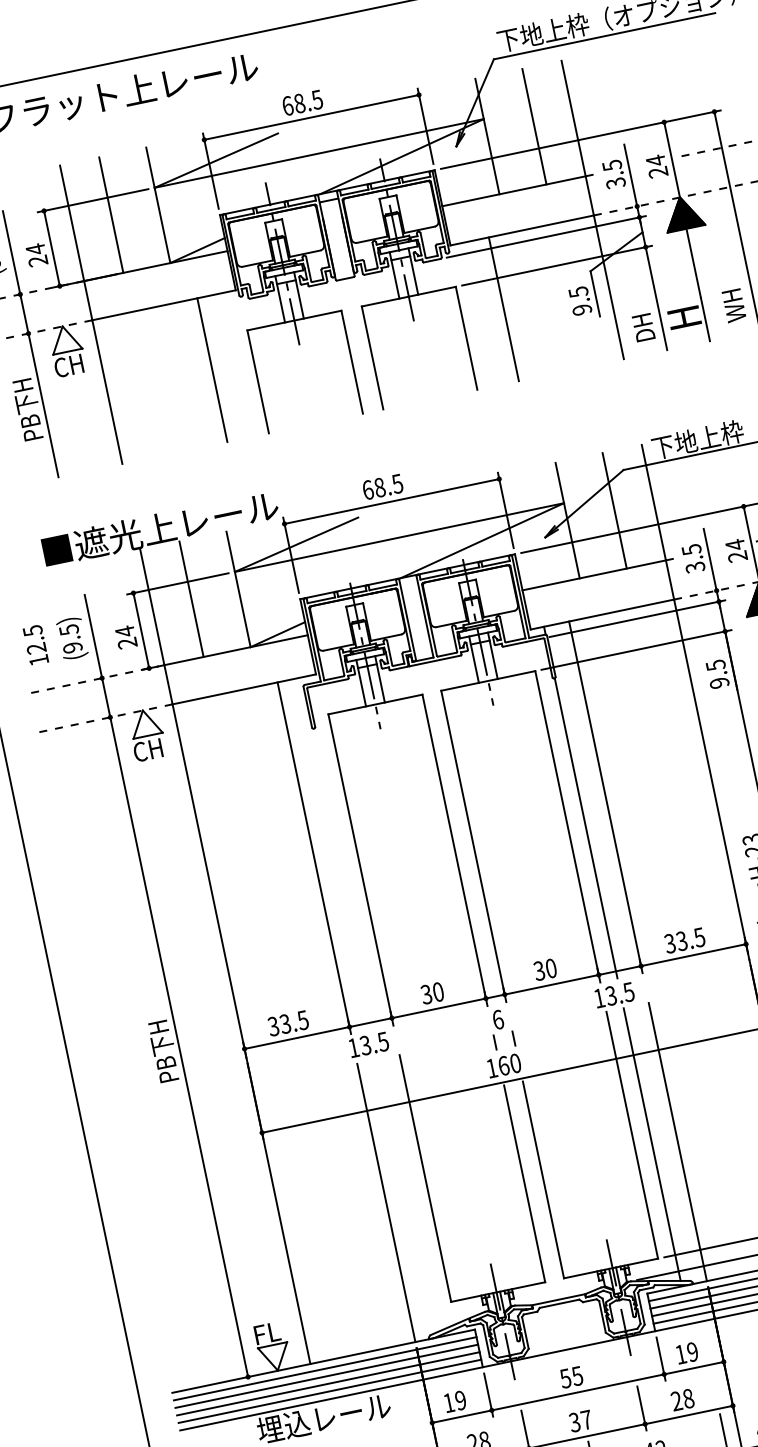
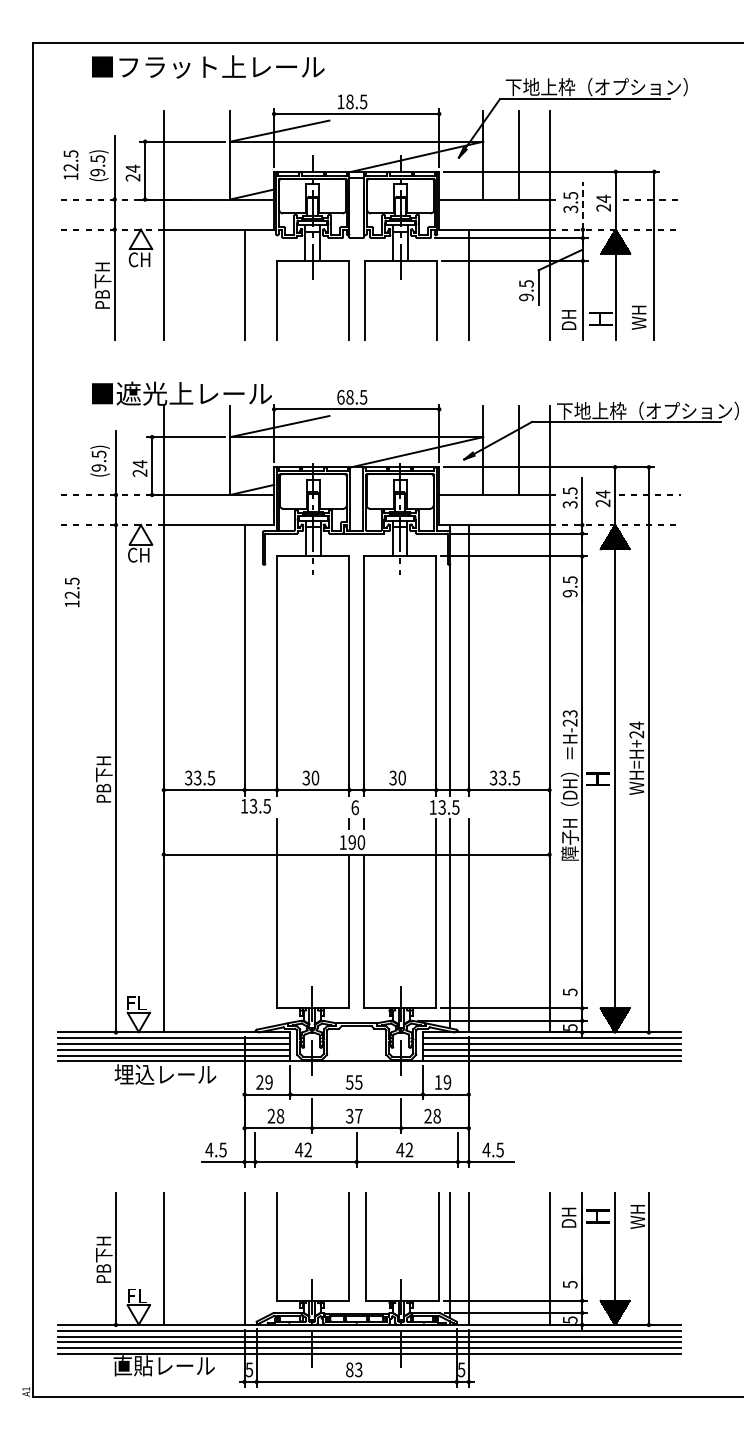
text: (287, 105) -> (340, 101), 68.5 -> 18.5
line: (630, 175) -> (582, 205), solid -> dashed
line: (110, 214) -> (193, 154), removed
line: (190, 599) -> (193, 450), removed
text: (34, 645) -> (71, 592), moved
text: (504, 1065) -> (352, 842), 160 -> 190
line: (386, 1203) -> (244, 925), removed
text: (448, 1403) -> (259, 1082), 19 -> 29

